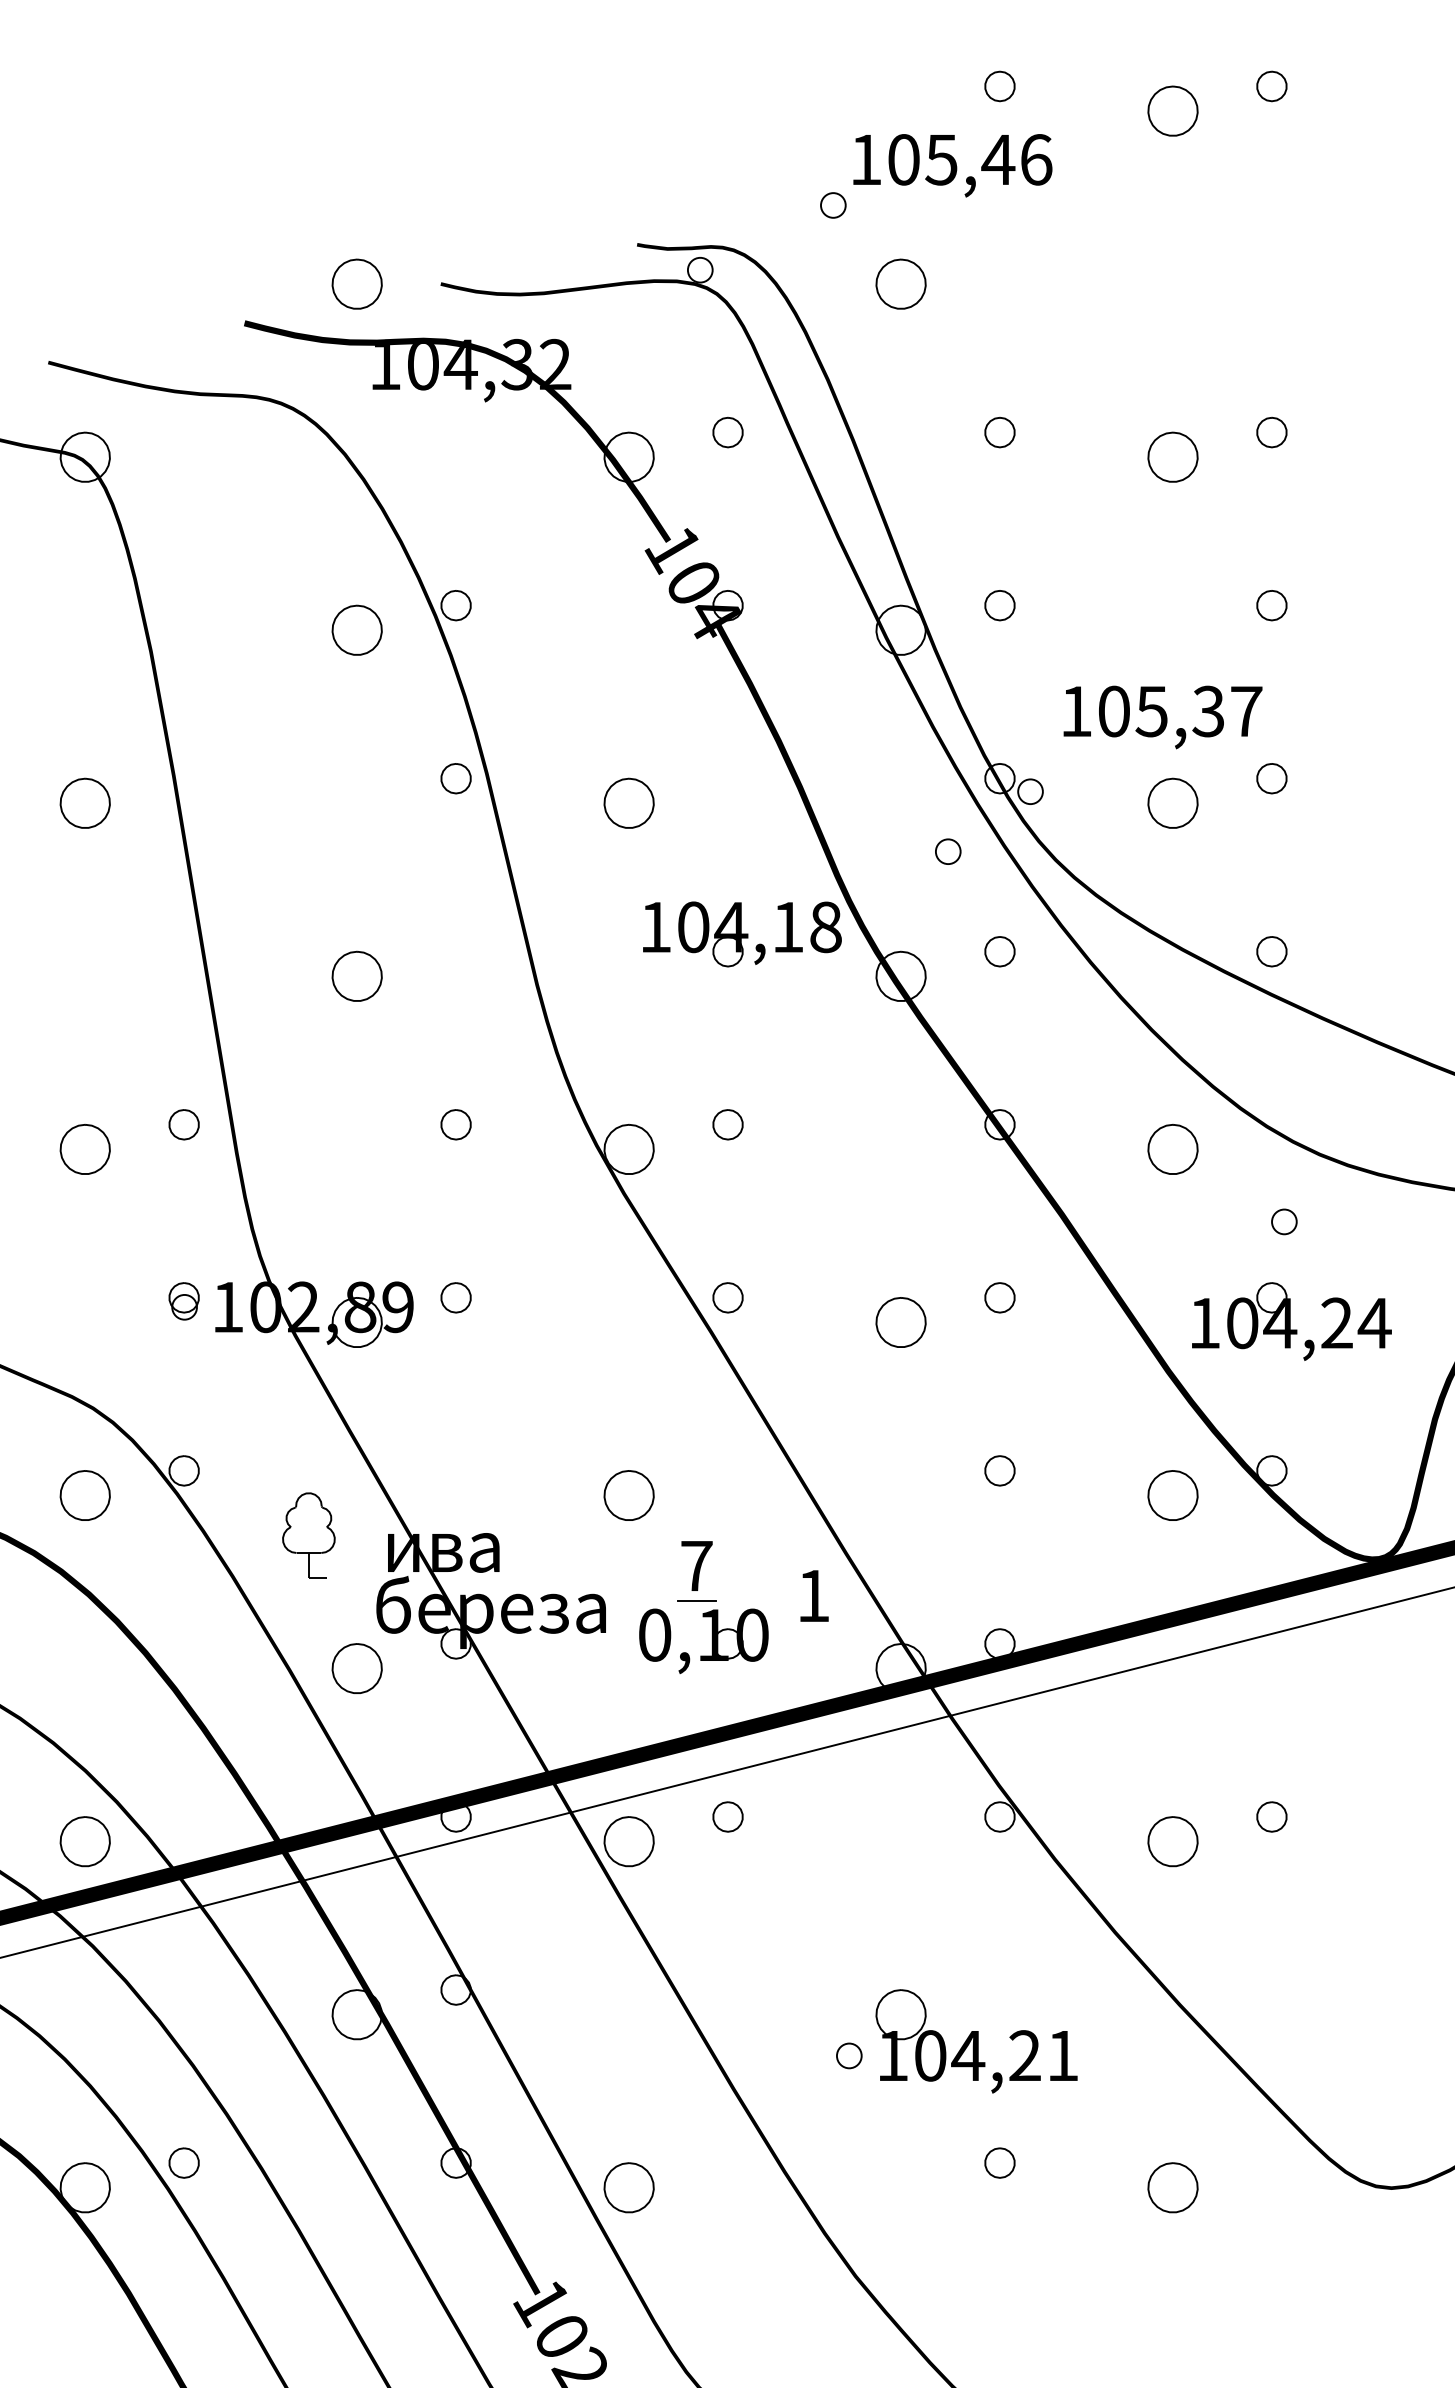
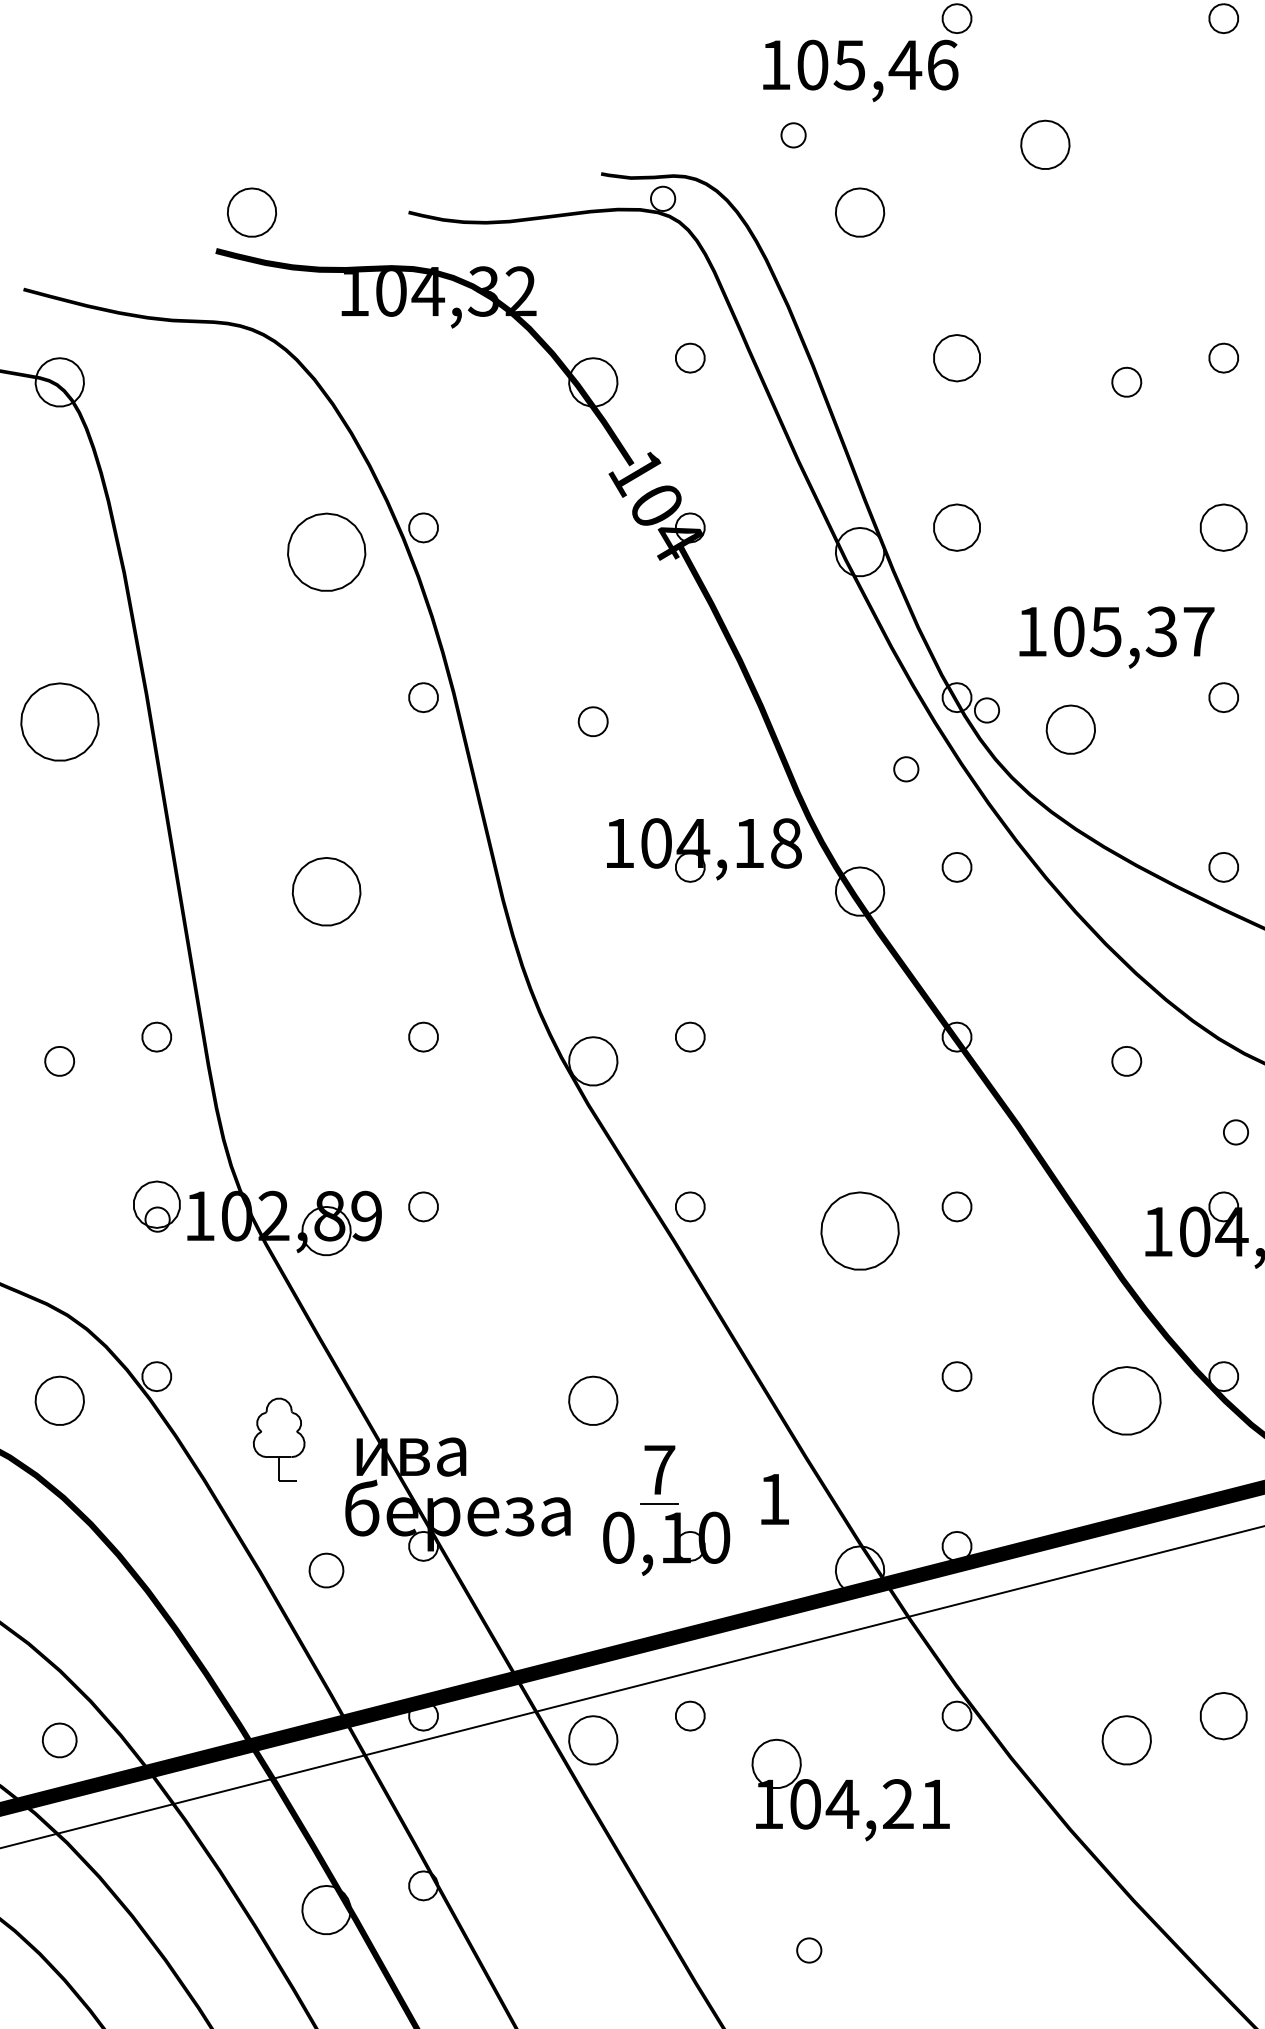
part: (1172, 110) -> (1044, 144), moved
text: (952, 165) -> (860, 70), moved
part: (356, 283) -> (251, 211), moved
part: (999, 432) -> (956, 358), size x1.6
part: (1172, 456) -> (1126, 381), size x0.6
part: (999, 605) -> (956, 527), size x1.6
part: (1271, 605) -> (1223, 527), size x1.6
part: (356, 629) -> (325, 551), size x1.6
part: (84, 802) -> (59, 721), size x1.6
part: (628, 802) -> (592, 721), size x0.6
part: (1172, 802) -> (1070, 728), moved
part: (356, 975) -> (325, 890), size x1.4
part: (84, 1149) -> (59, 1061), size x0.6
part: (1172, 1149) -> (1126, 1061), size x0.6
part: (183, 1301) -> (156, 1210), size x1.6
part: (900, 1322) -> (859, 1231), size x1.6
part: (1172, 1495) -> (1126, 1400), size x1.4
part: (356, 1668) -> (325, 1570), size x0.7
part: (1271, 1816) -> (1223, 1715), size x1.6
part: (84, 1841) -> (59, 1740), size x0.7
part: (976, 2041) -> (850, 1790), moved

